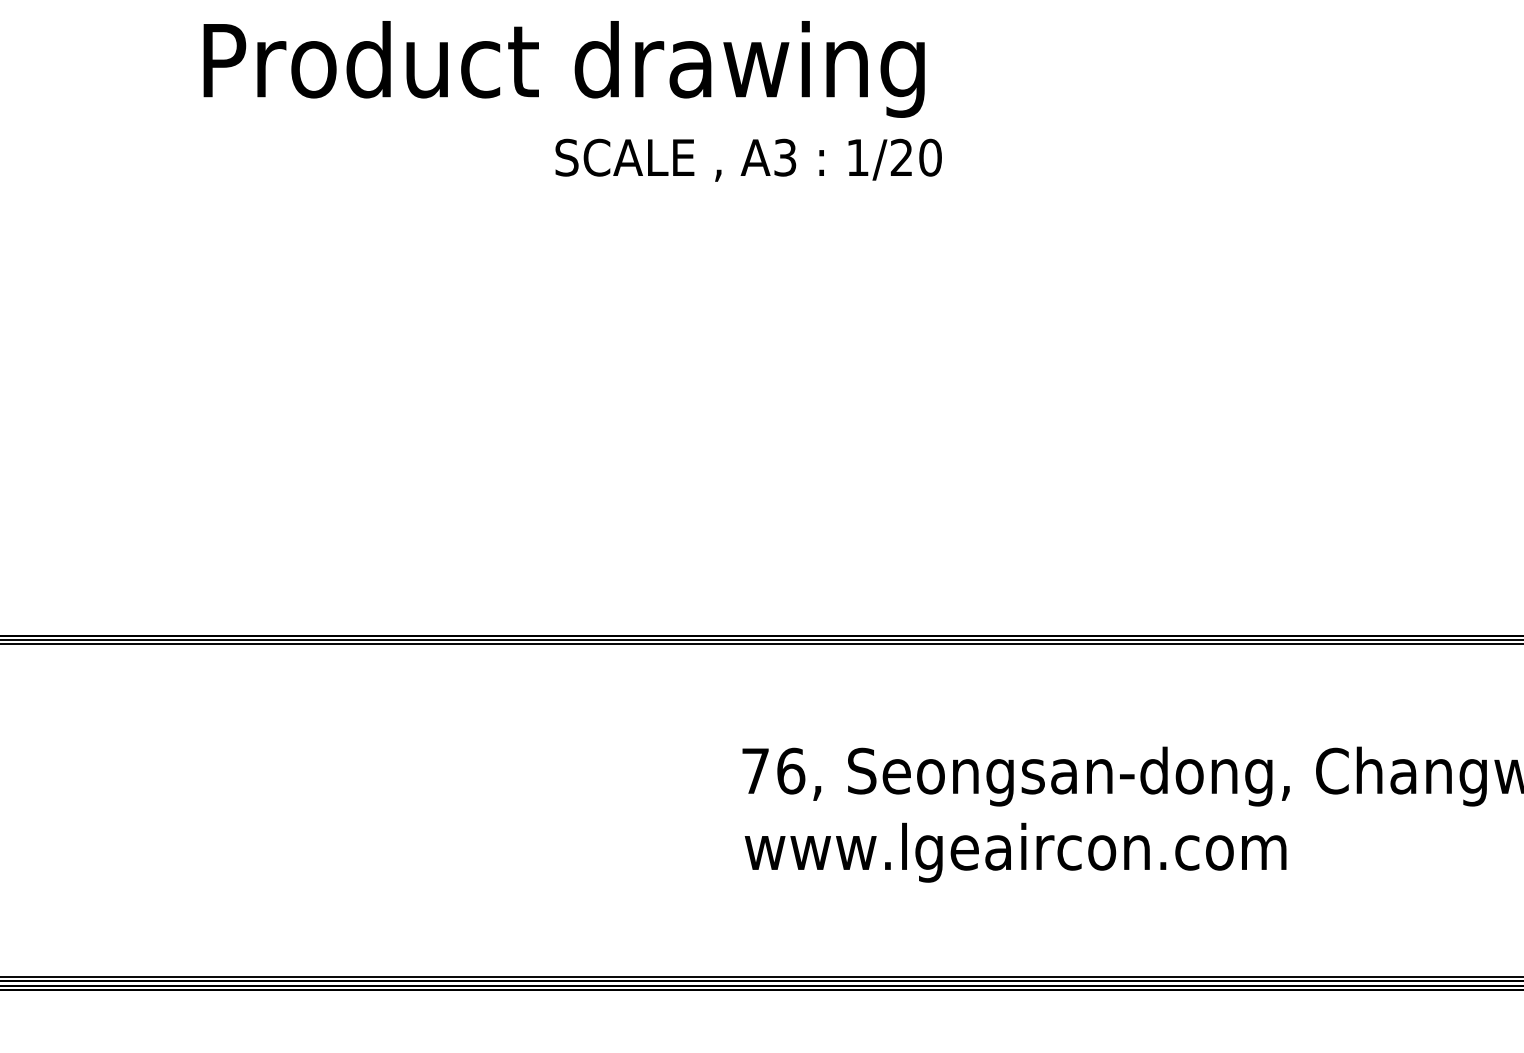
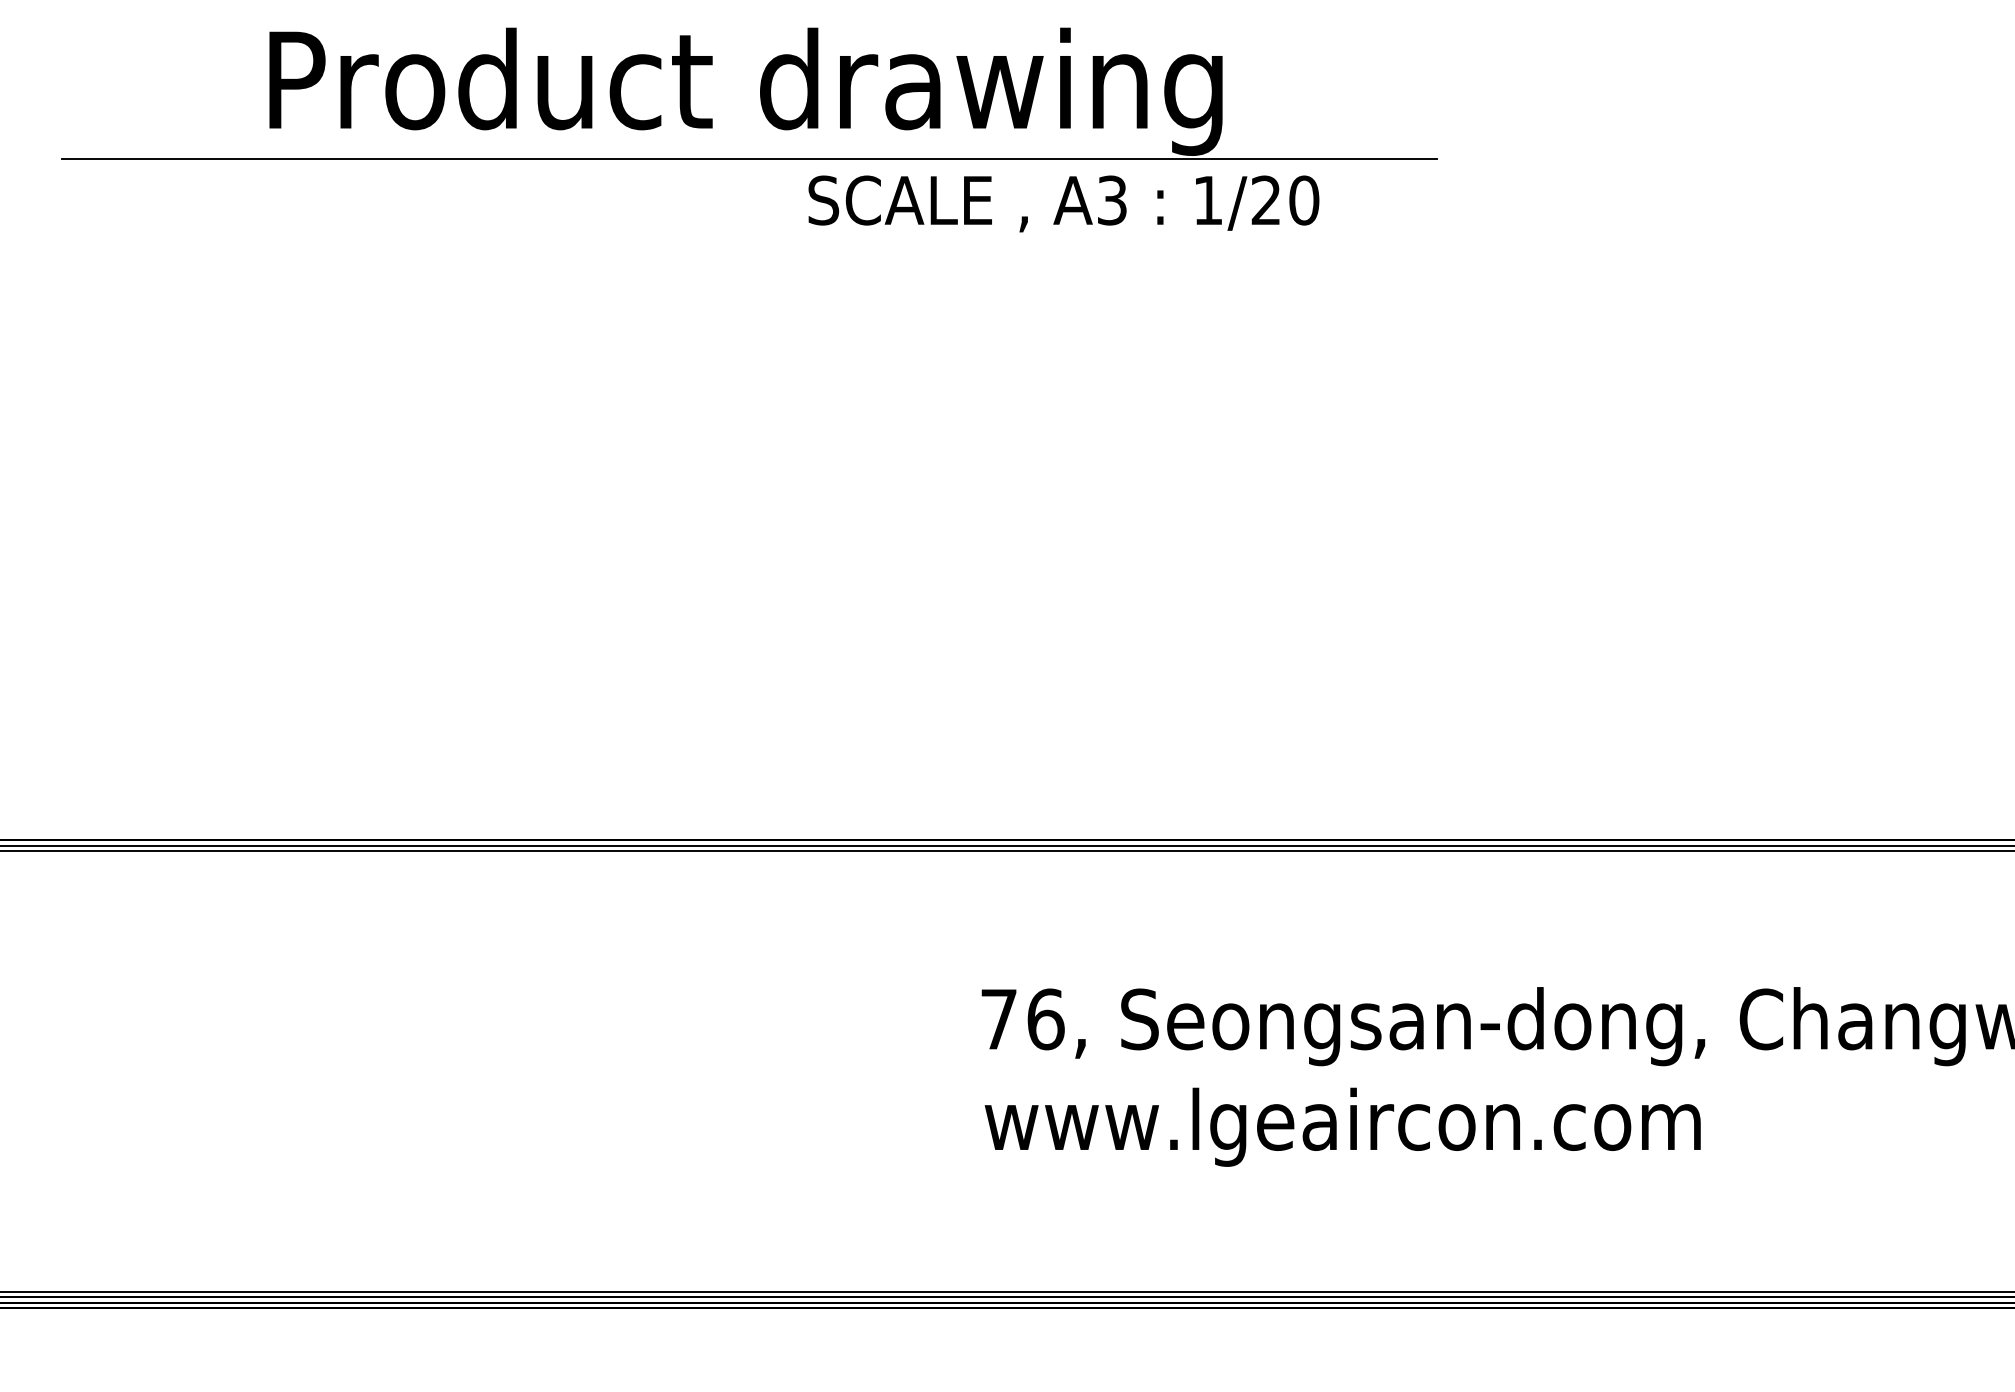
line: (566, 119) -> (748, 158), added
text: (748, 159) -> (1063, 203), moved

